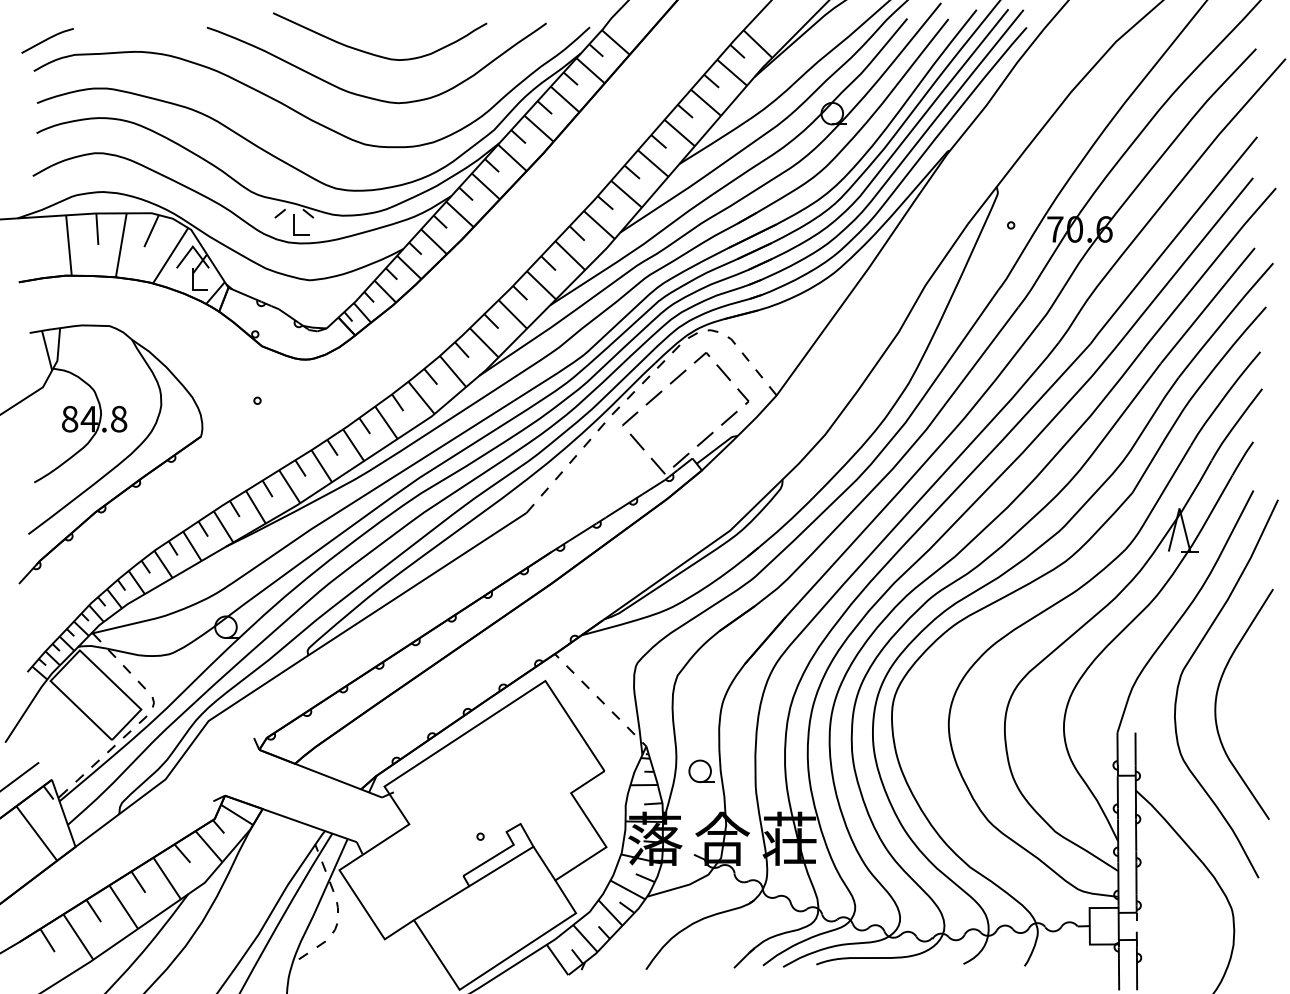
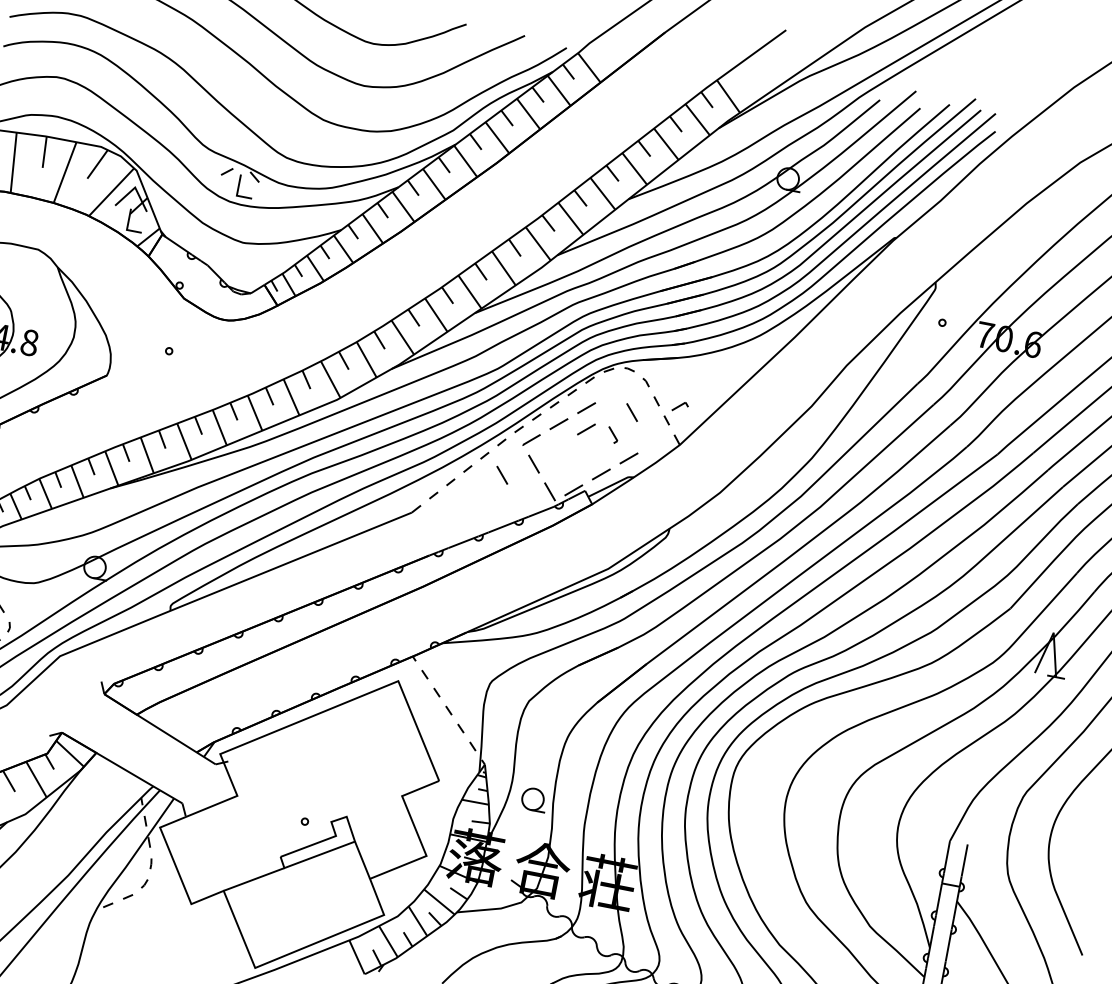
part: (701, 357) -> (680, 406), moved
part: (743, 396) -> (613, 435), moved
line: (681, 397) -> (585, 428), added
line: (607, 458) -> (501, 474), added

